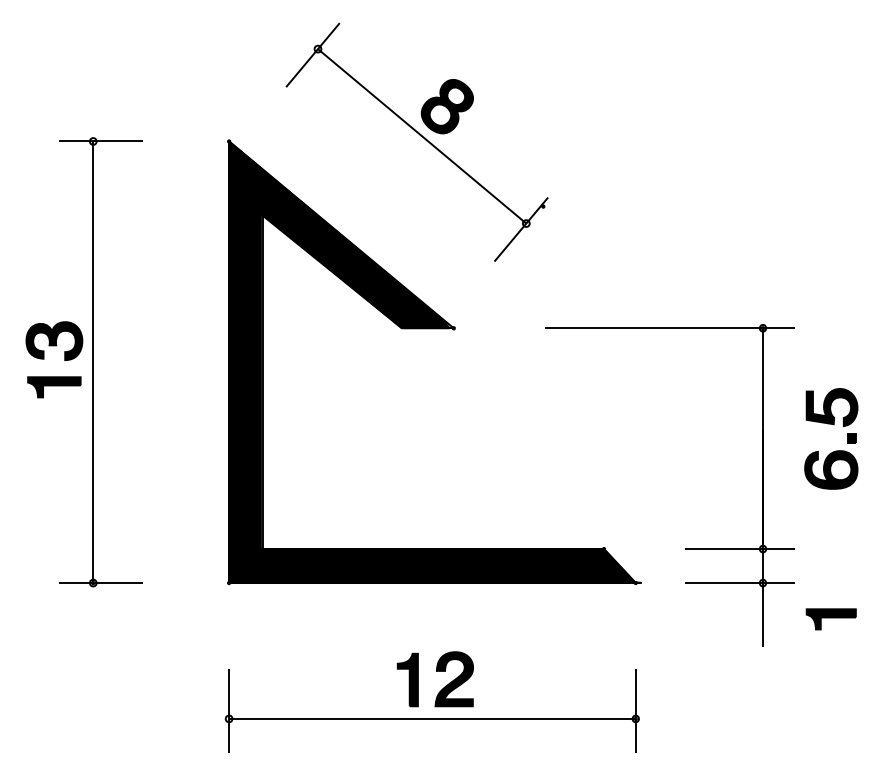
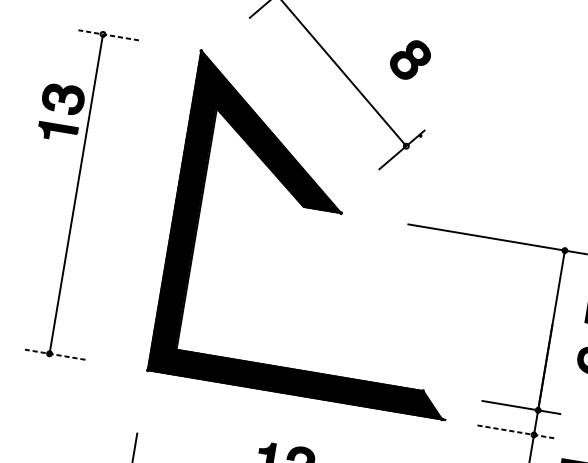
part: (446, 106) -> (409, 59), moved
line: (101, 141) -> (108, 35), solid -> dashed
part: (44, 359) -> (53, 110), moved
line: (101, 583) -> (55, 355), solid -> dashed
line: (740, 583) -> (517, 432), solid -> dashed

